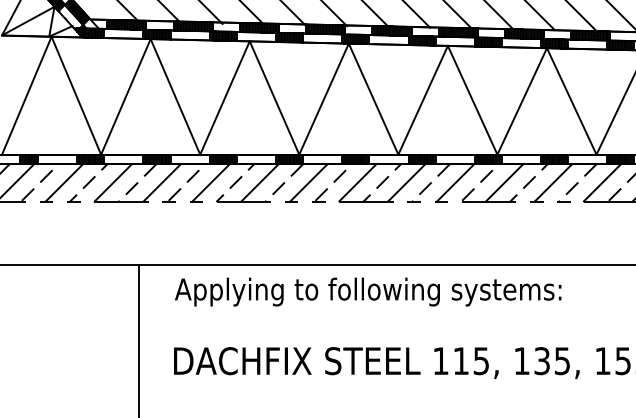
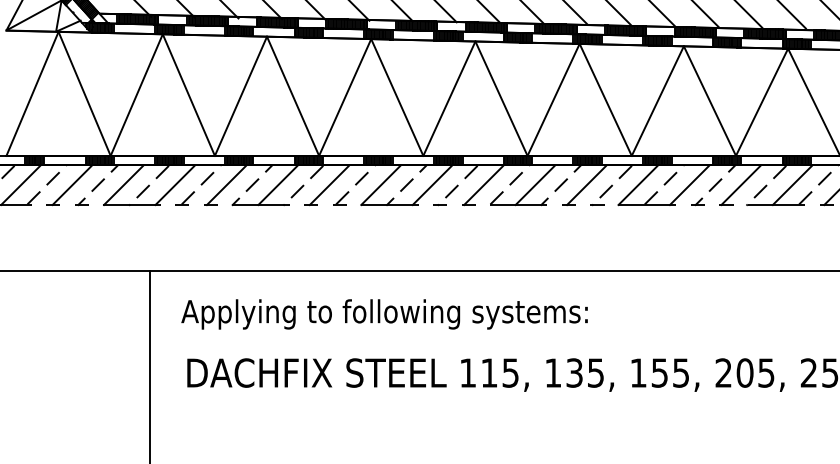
text: (368, 292) -> (384, 314), moved

